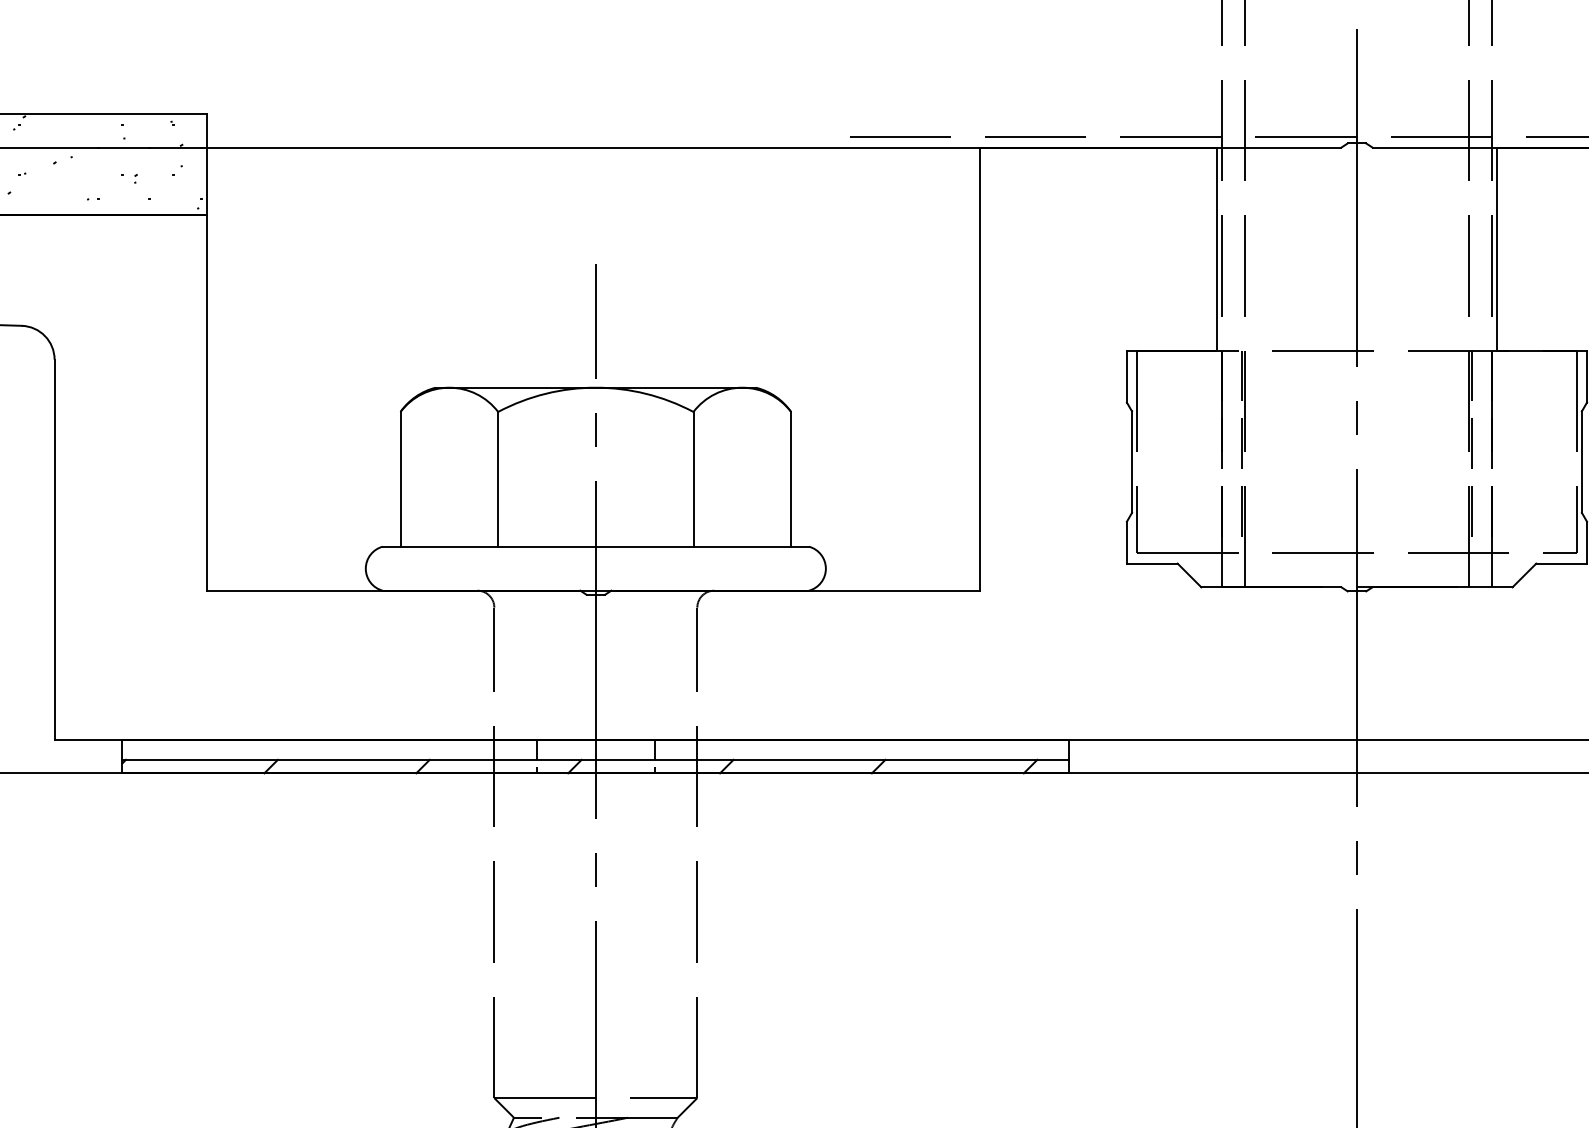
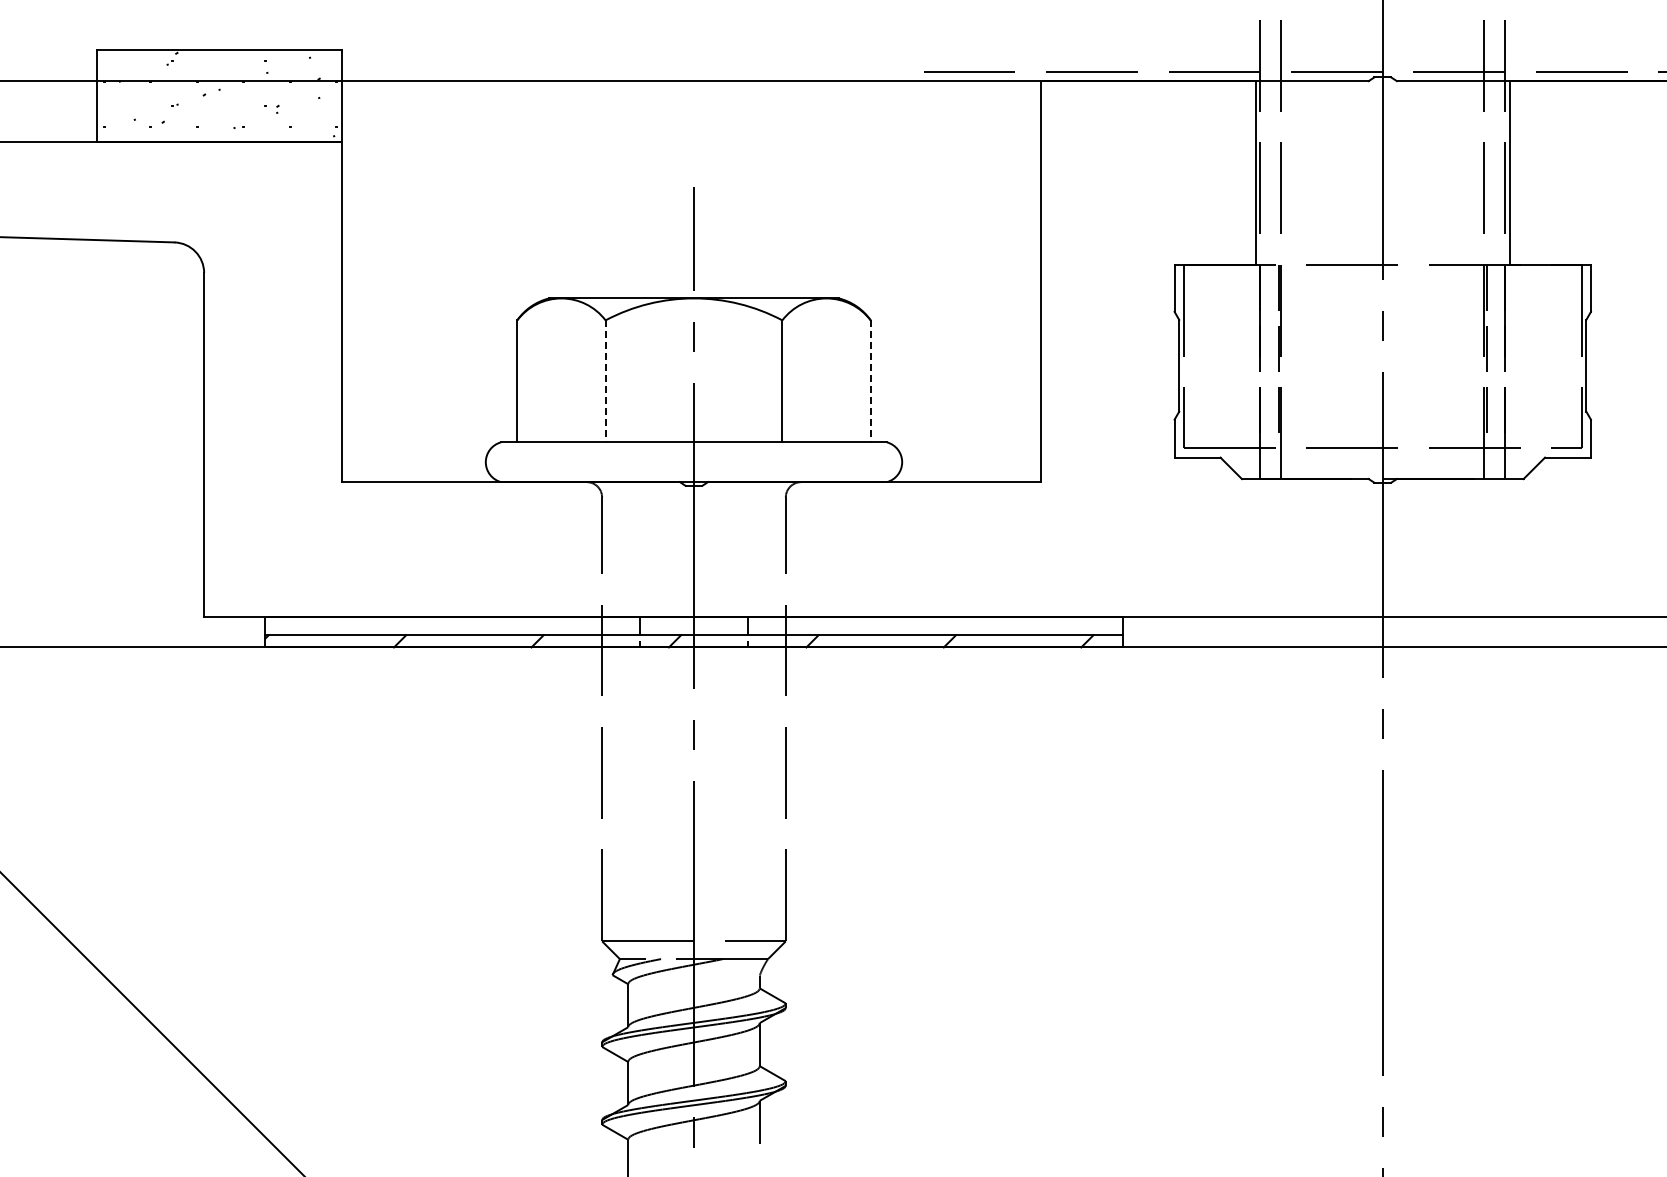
line: (498, 479) -> (605, 381), solid -> dashed
line: (790, 479) -> (870, 381), solid -> dashed

